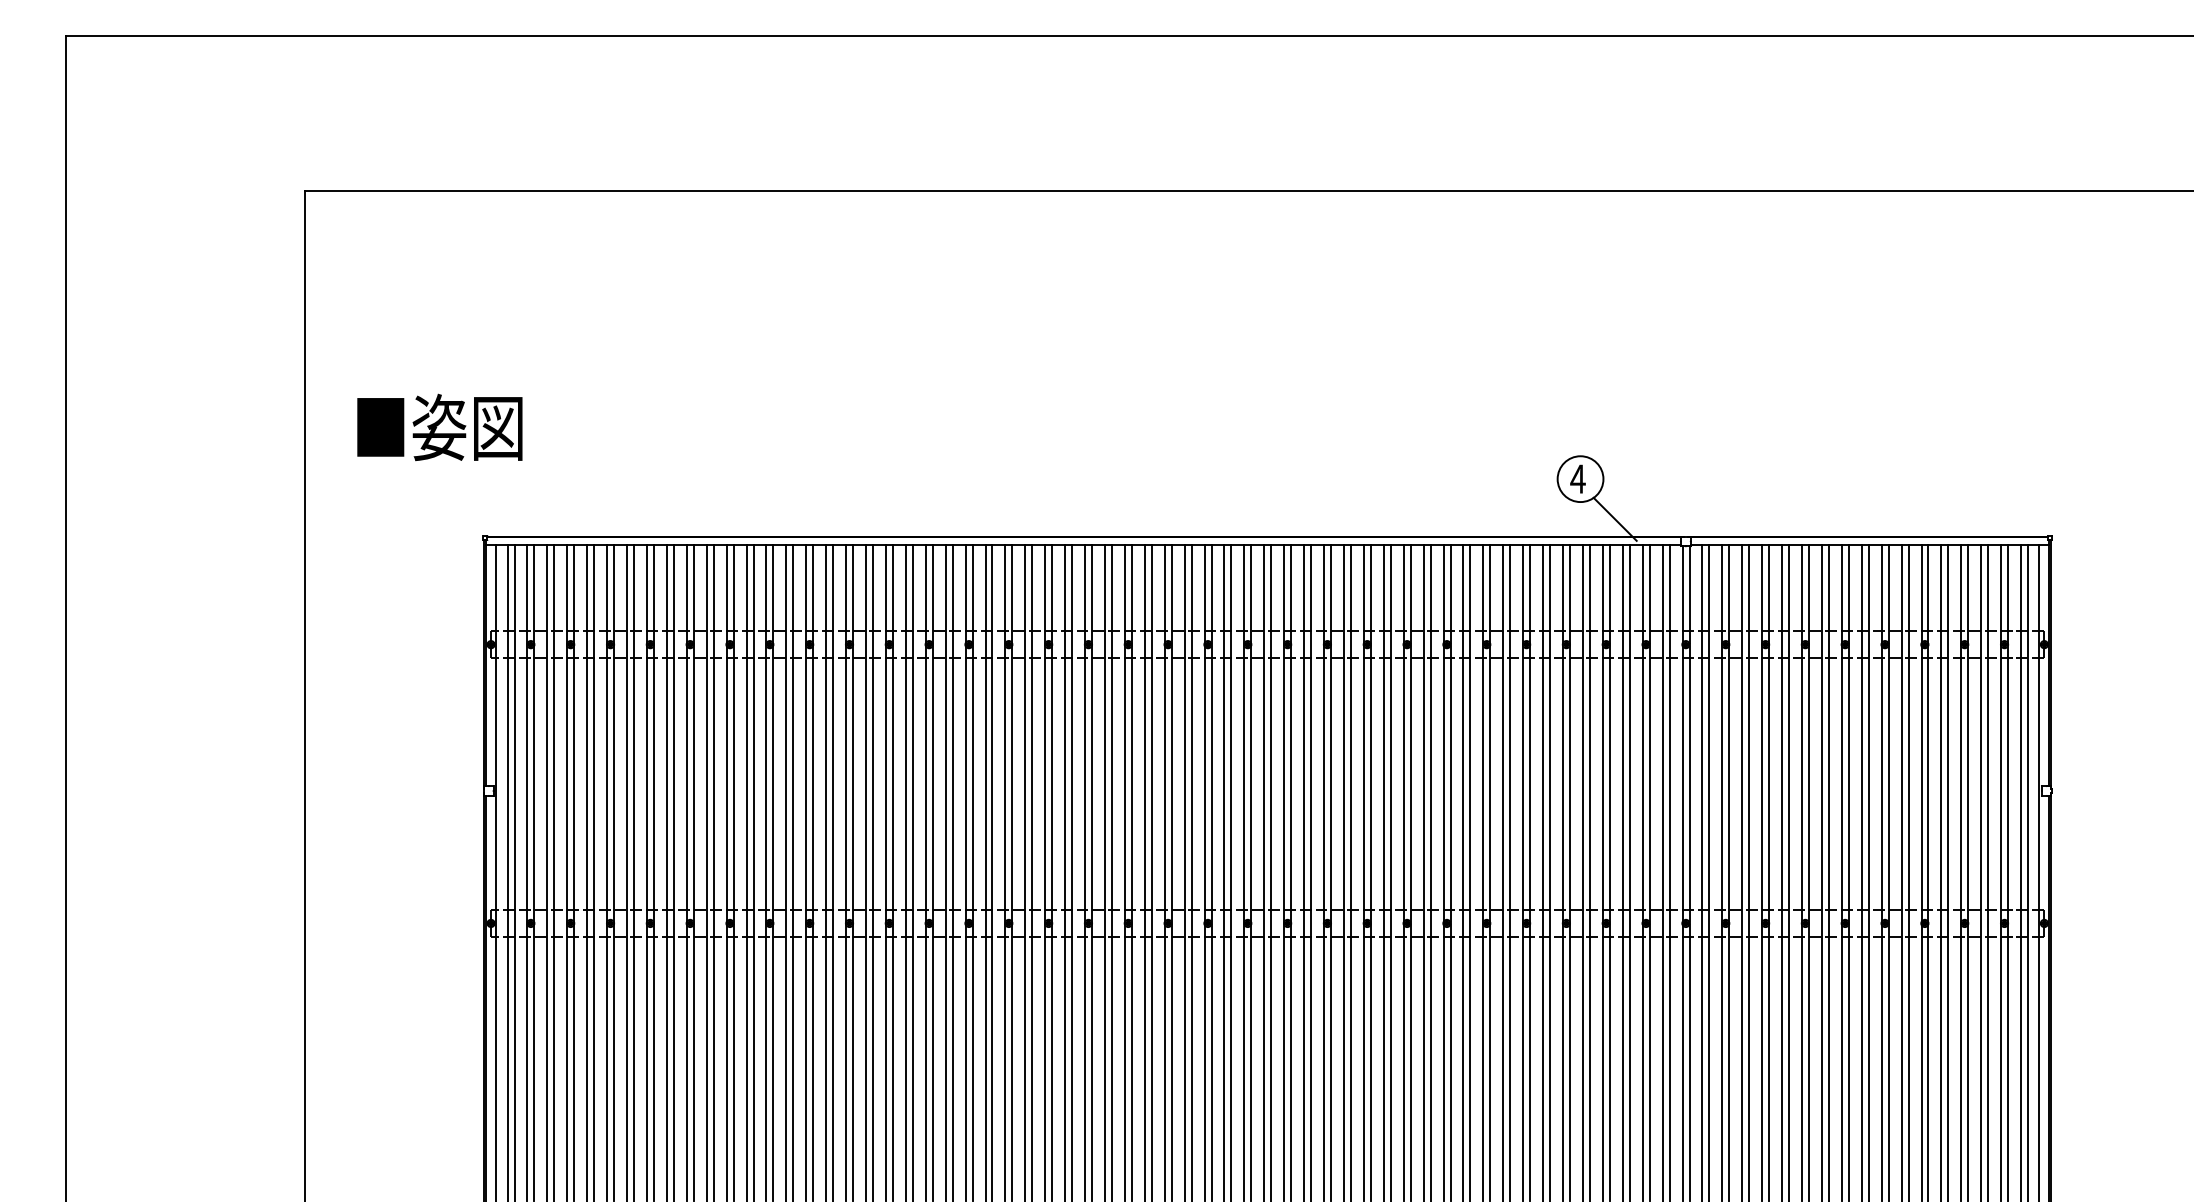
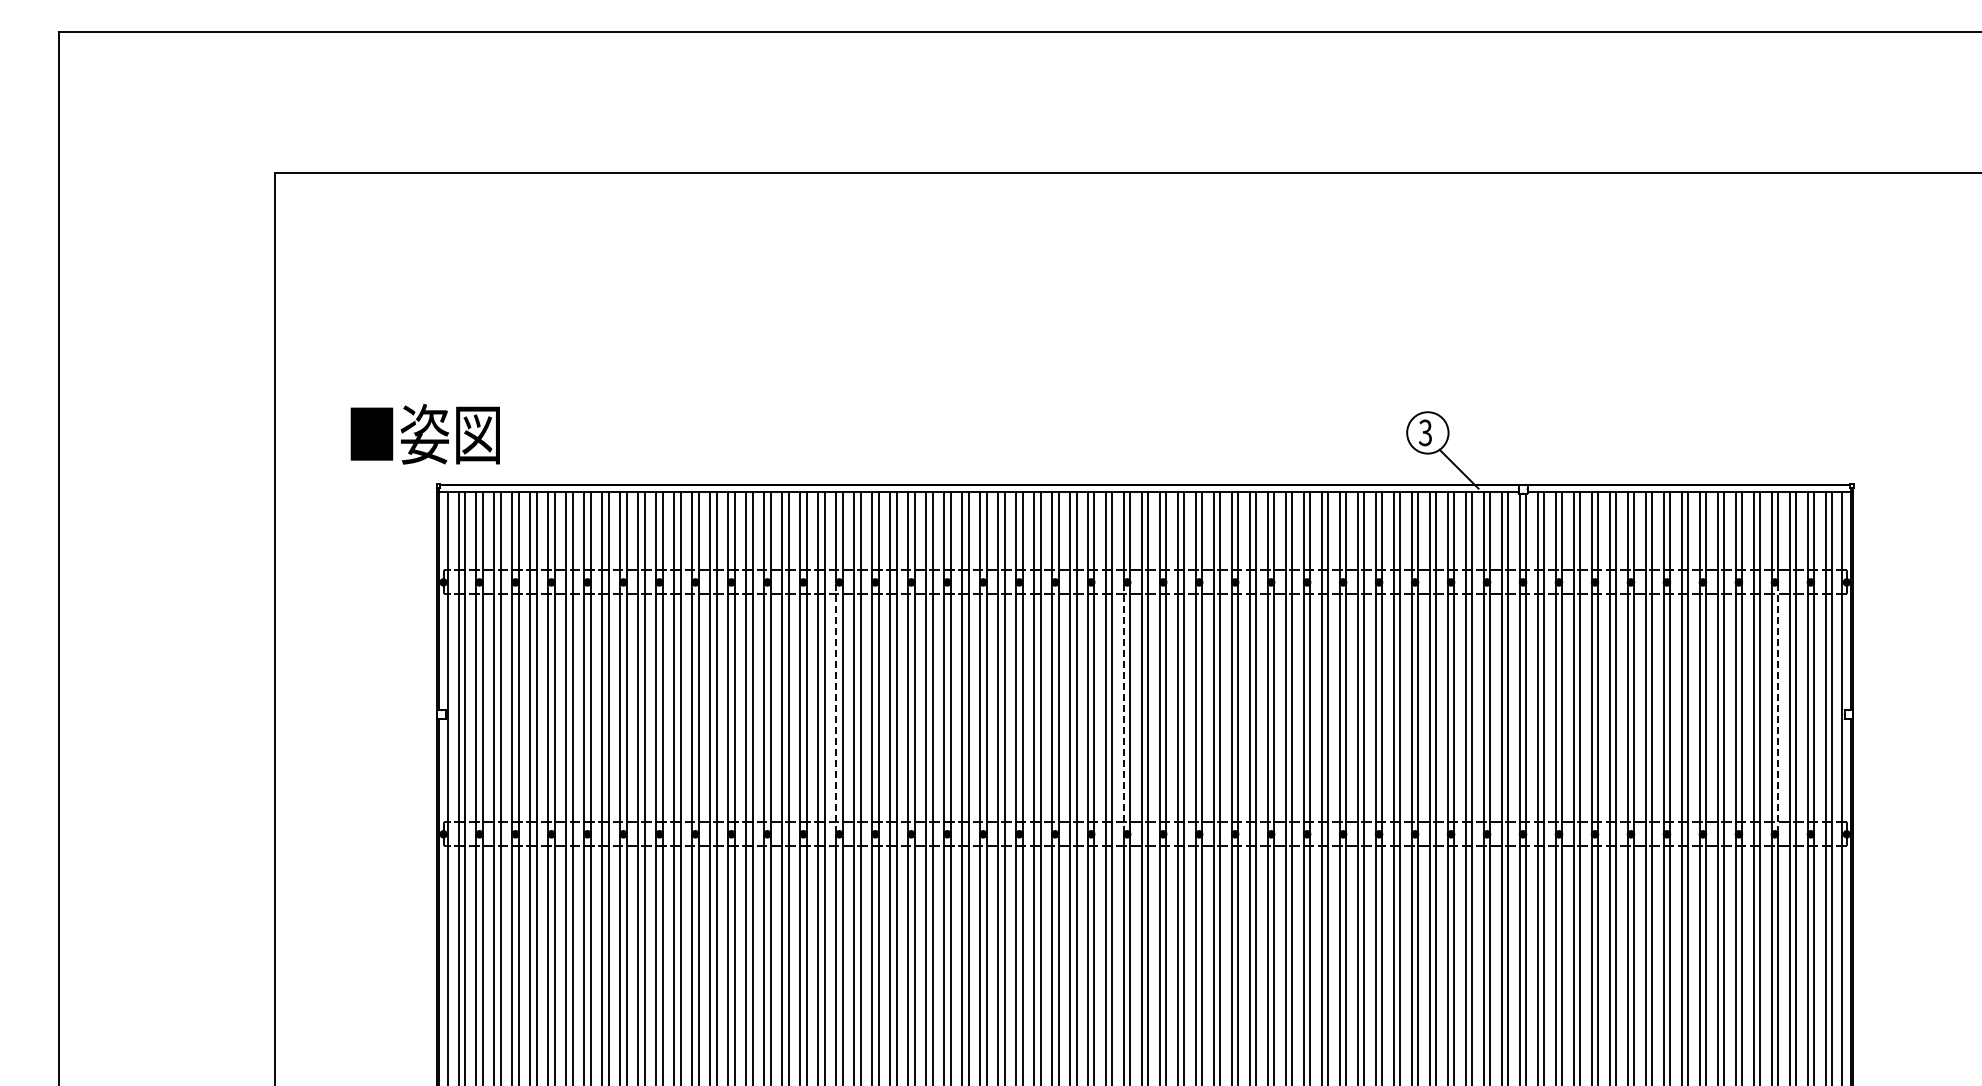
text: (438, 426) -> (424, 433), moved
text: (1577, 478) -> (1425, 432), 4 -> 3
line: (925, 783) -> (836, 707), solid -> dashed
line: (1244, 783) -> (1124, 707), solid -> dashed
line: (1968, 783) -> (1778, 707), solid -> dashed

